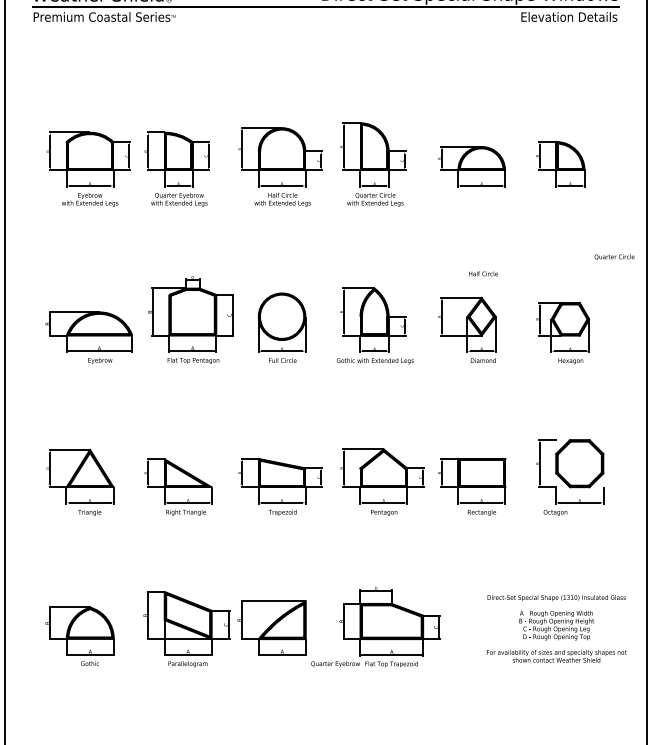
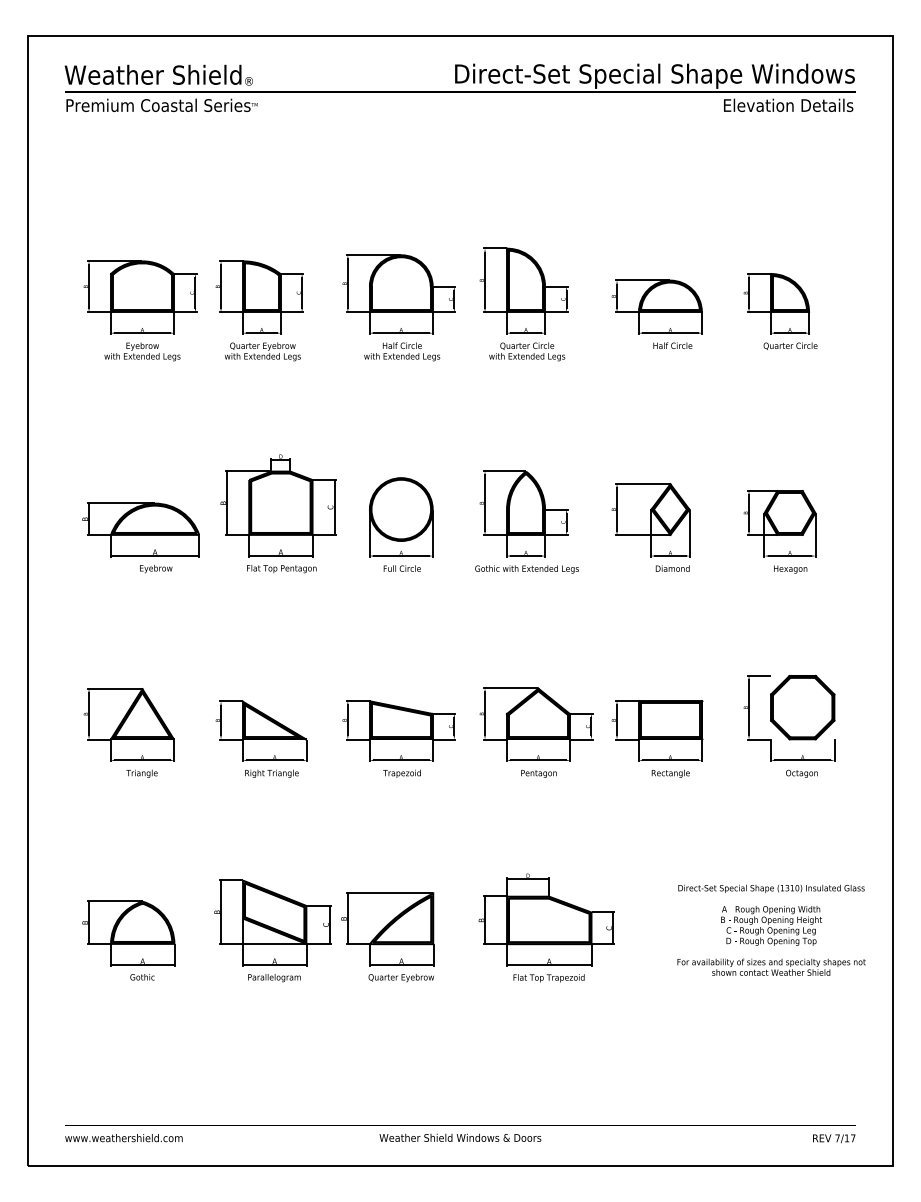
text: (614, 256) -> (790, 345), moved
text: (483, 273) -> (672, 345), moved
text: (555, 512) -> (801, 773), moved
text: (334, 664) -> (400, 978), moved

